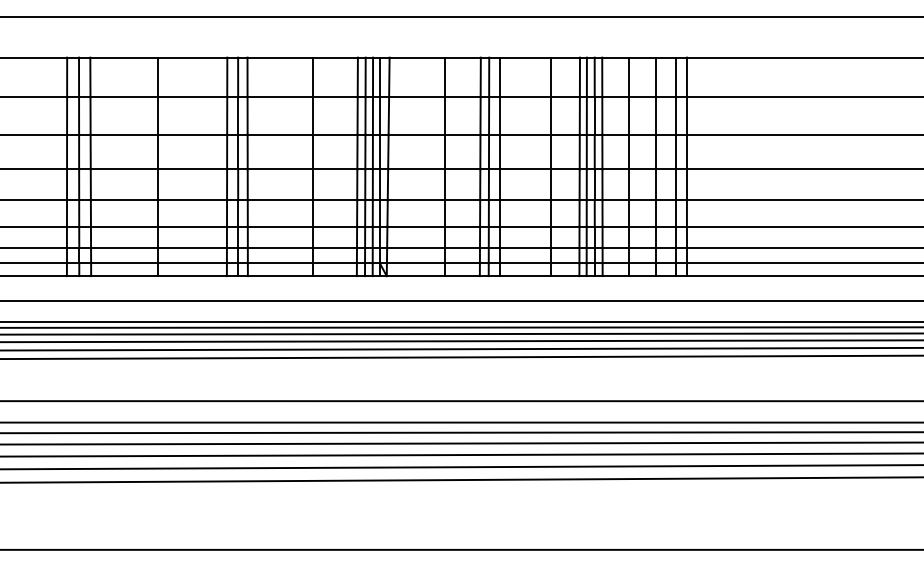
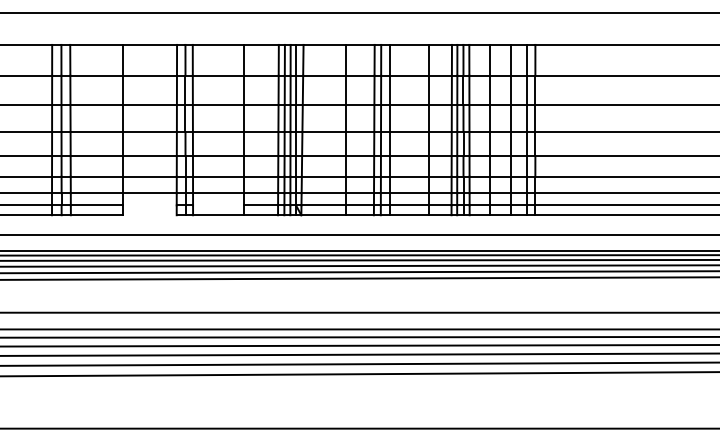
line: (191, 263) -> (149, 205), removed
line: (280, 263) -> (218, 205), removed
line: (191, 276) -> (149, 215), removed

